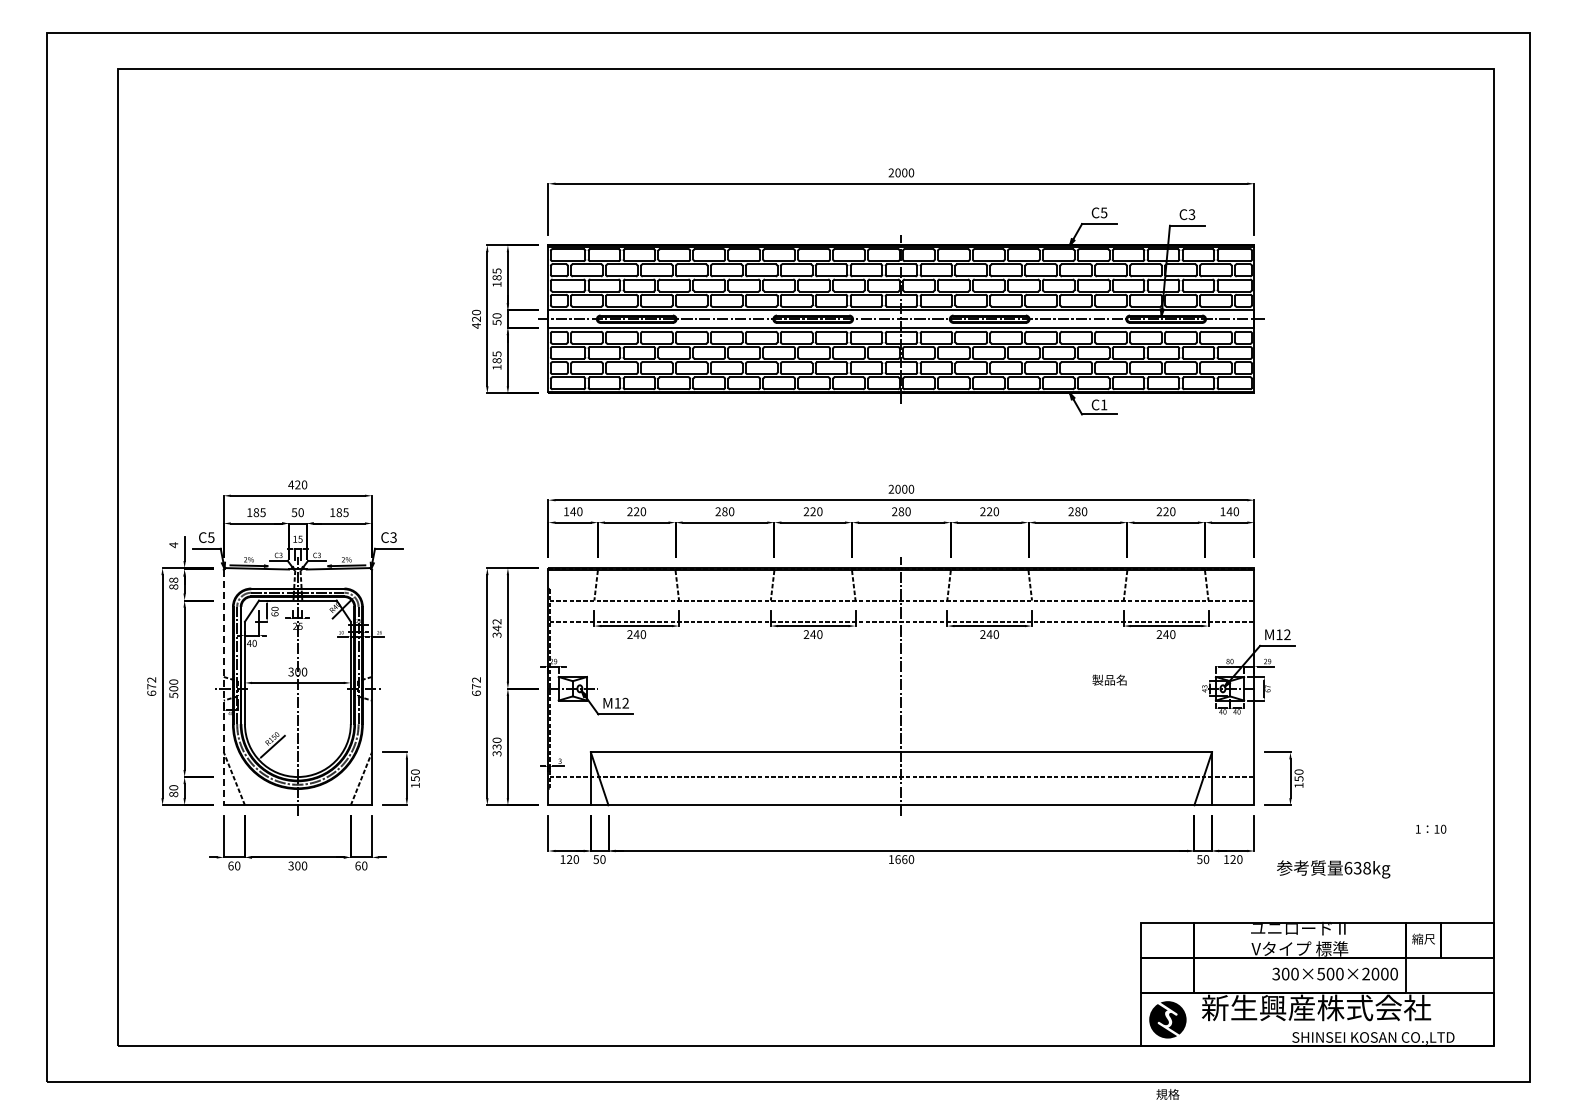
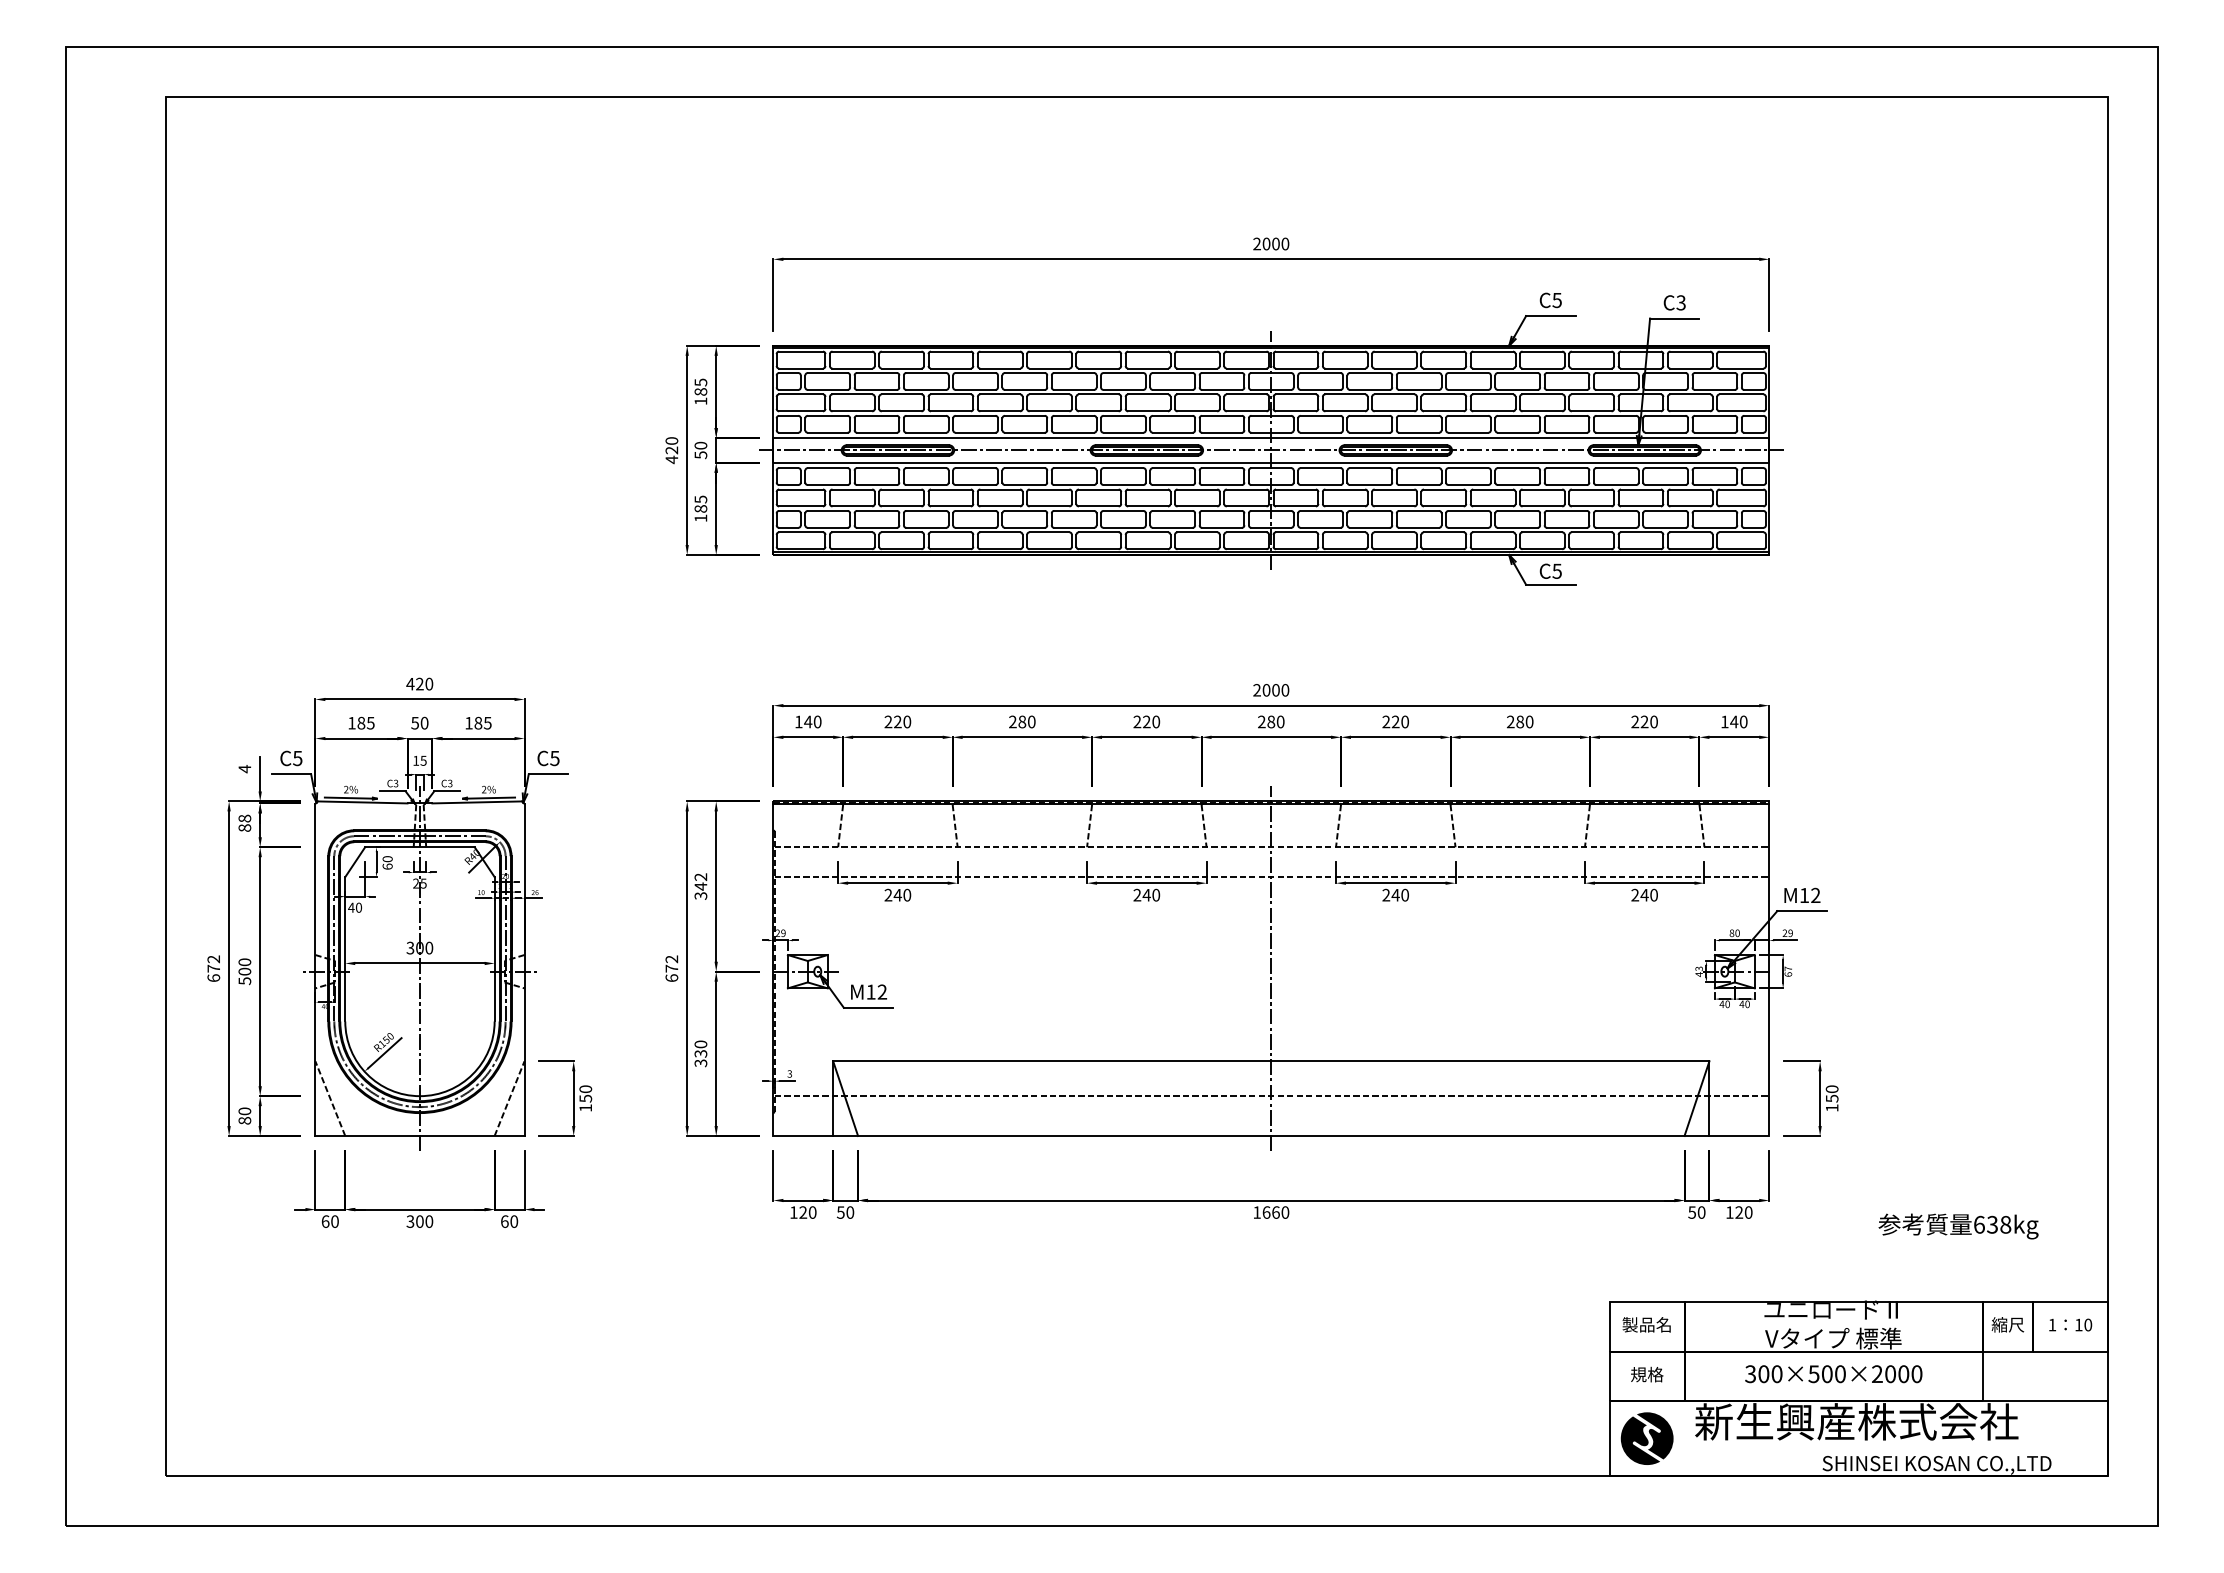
text: (1103, 404) -> (1556, 570), C1 -> C5
text: (393, 537) -> (554, 758), C3 -> C5
text: (1109, 679) -> (1646, 1323), moved
line: (223, 687) -> (315, 969), dashed -> solid
text: (1431, 828) -> (2071, 1323), moved
text: (1333, 869) -> (1958, 1226), moved
text: (1334, 973) -> (1832, 1373), moved
text: (1167, 1094) -> (1646, 1374), moved

